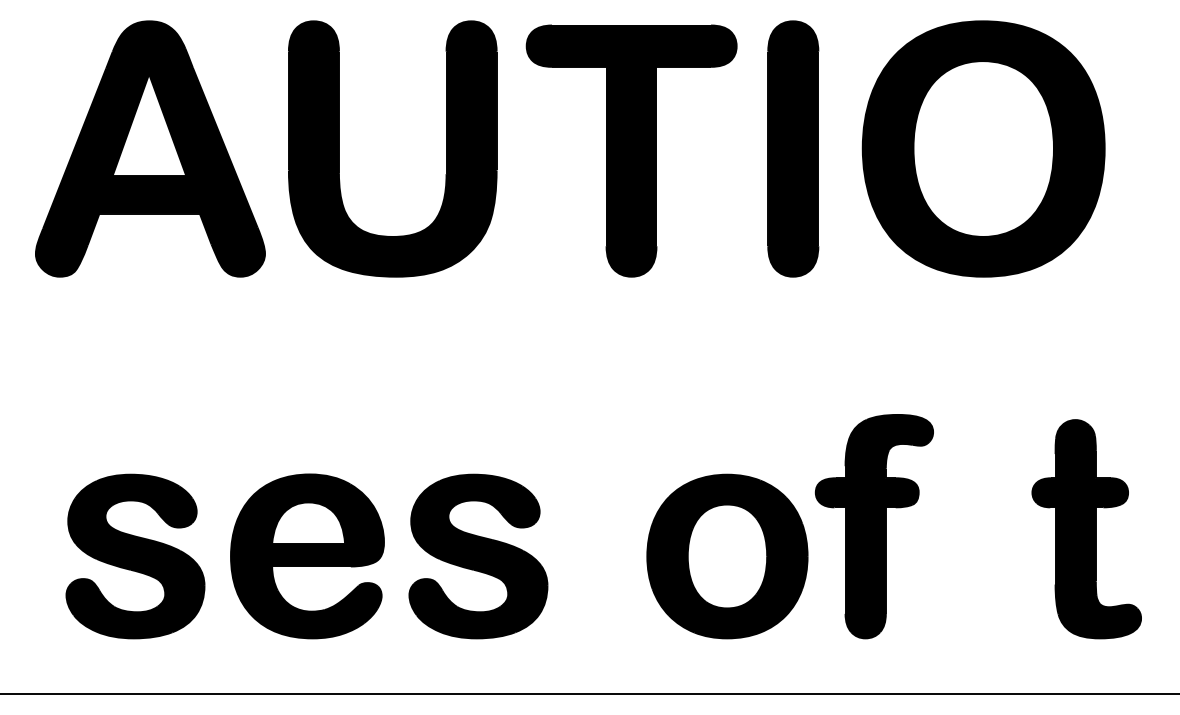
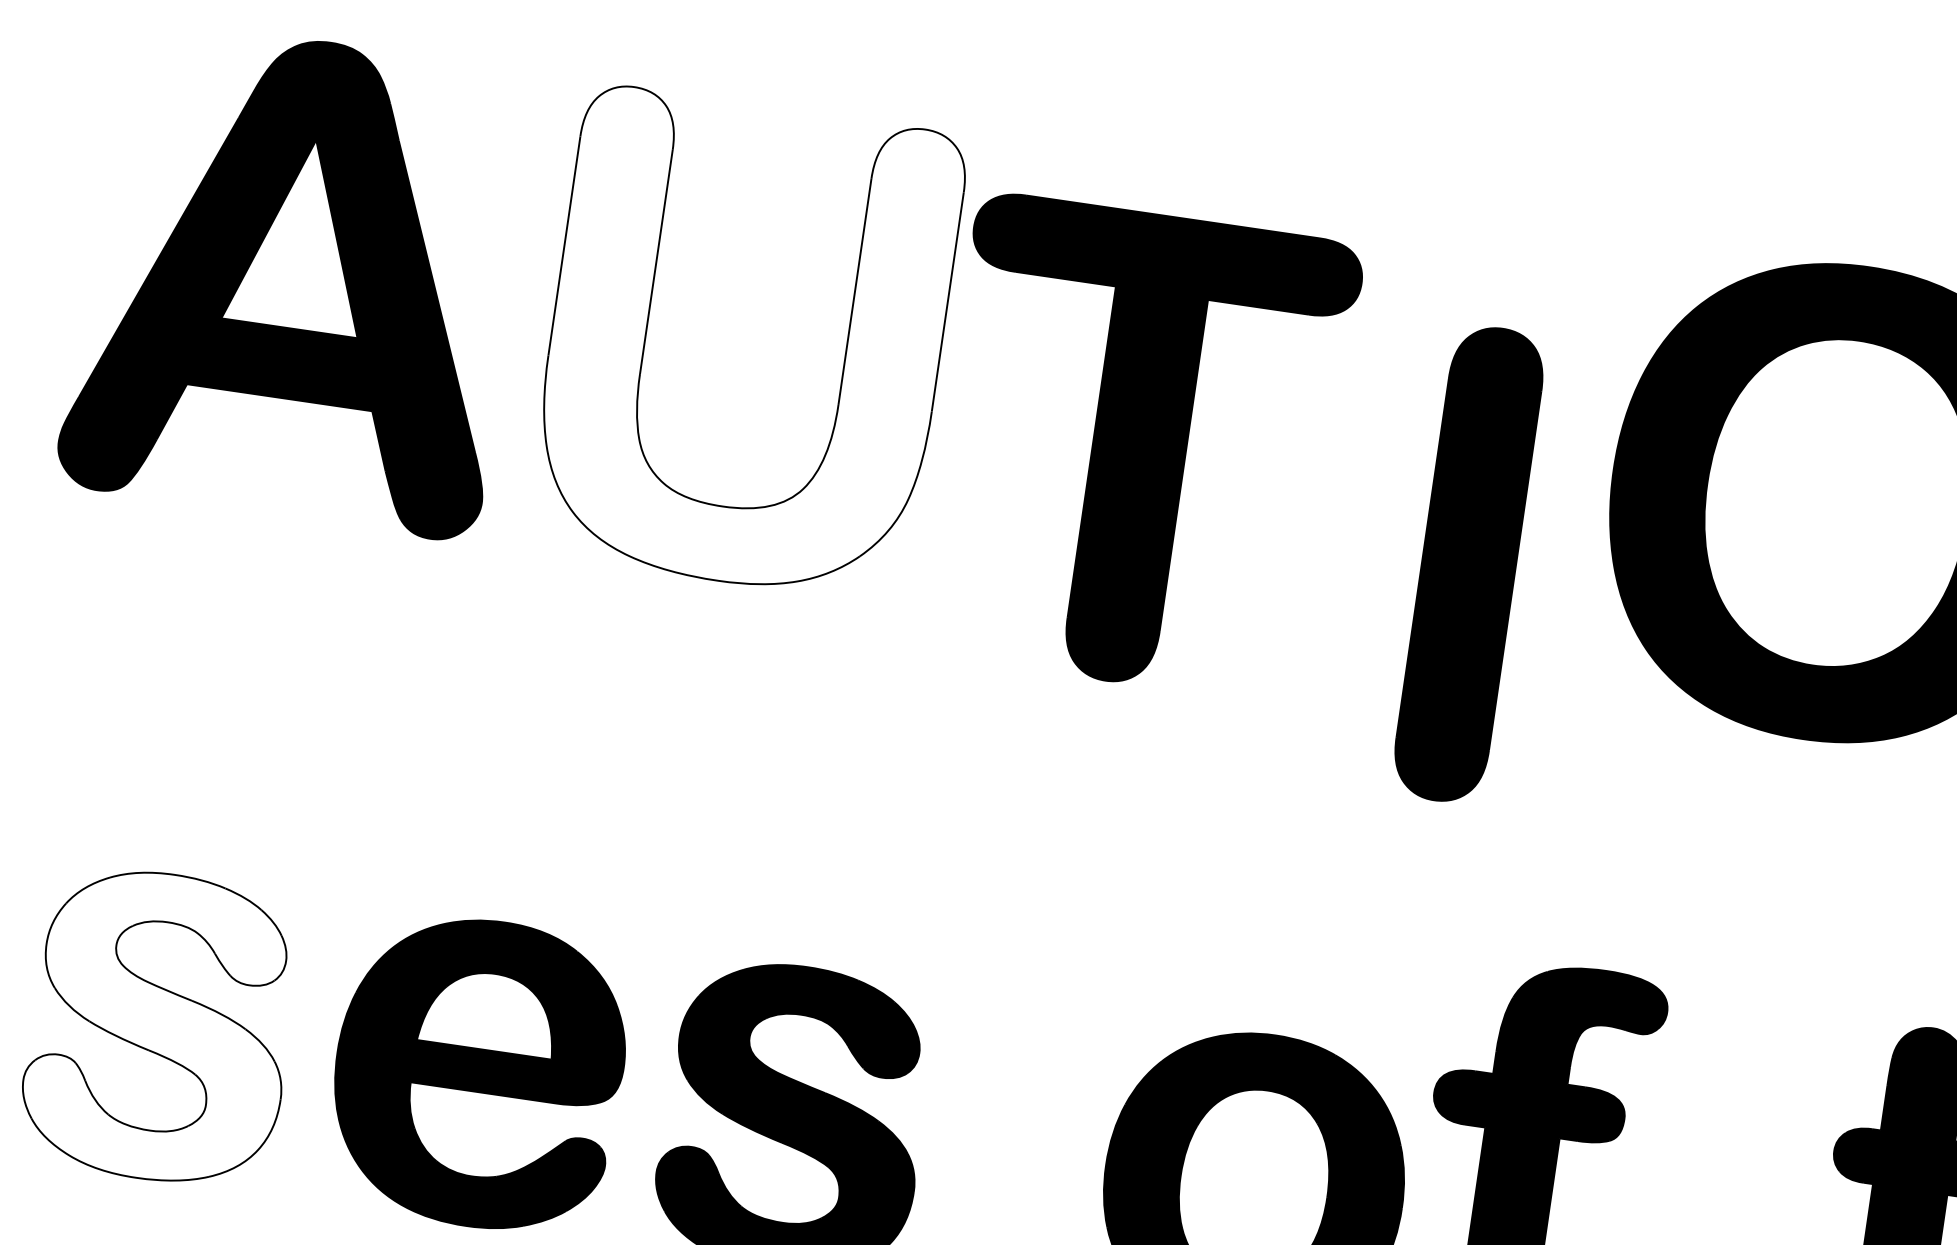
fill: (392, 148) -> (745, 343), removed
part: (793, 148) -> (1469, 563), moved
part: (631, 150) -> (1139, 447), moved
fill: (135, 556) -> (161, 1027), removed

